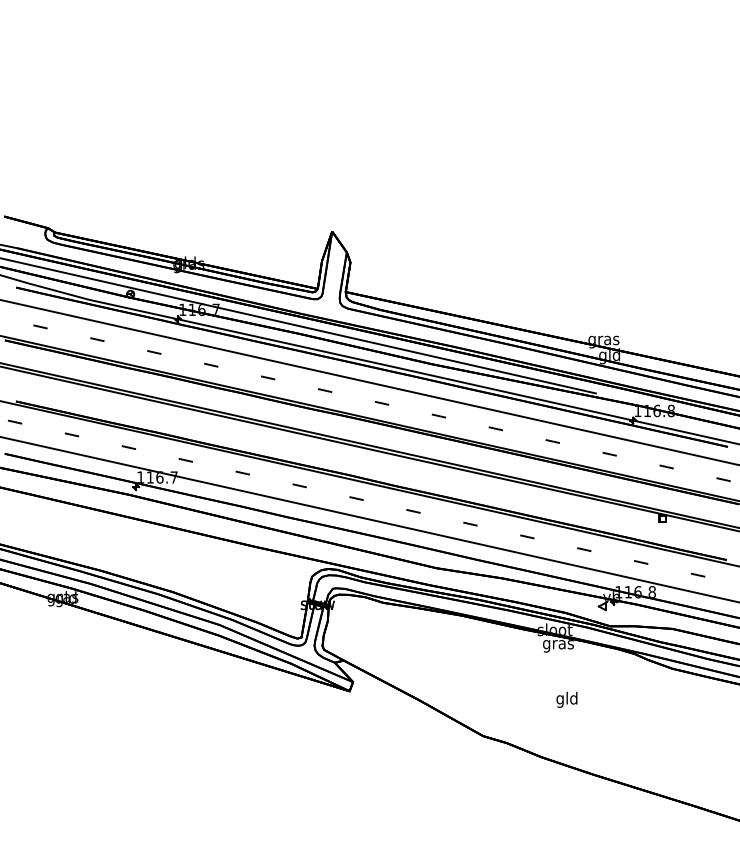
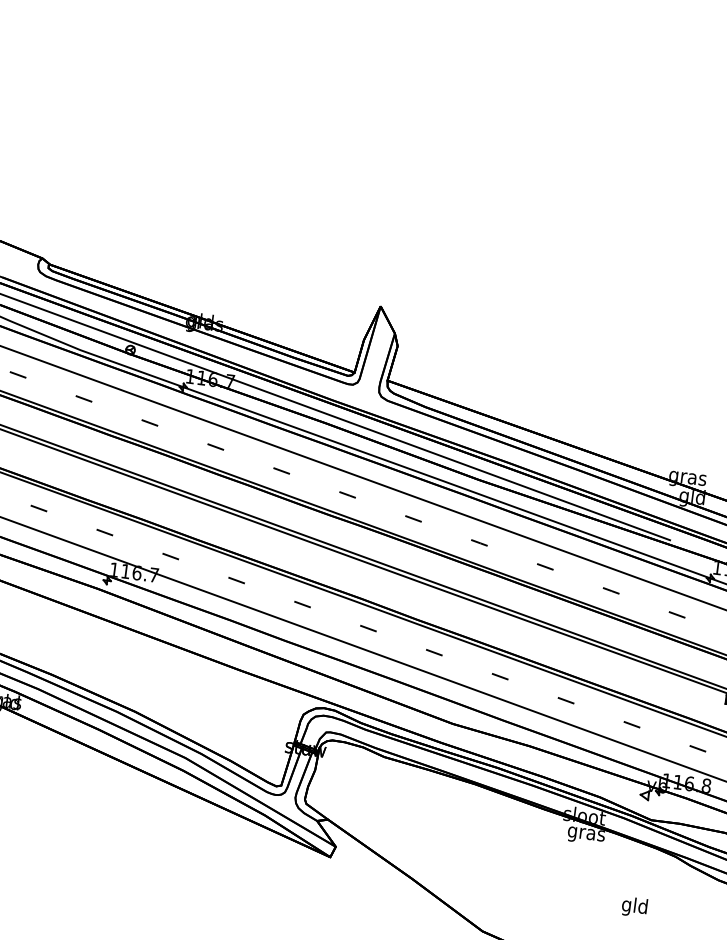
text: (566, 699) -> (634, 906), moved

